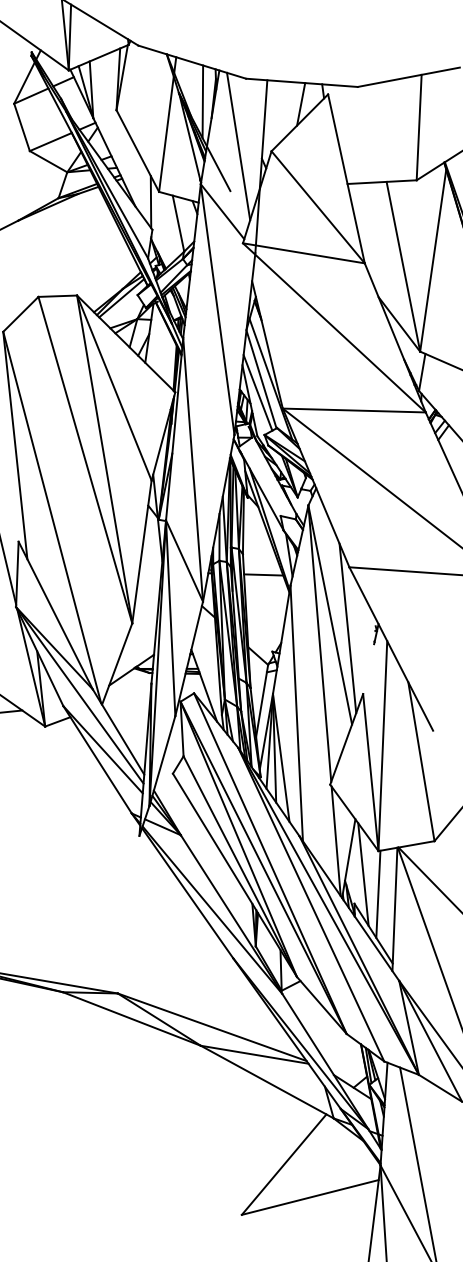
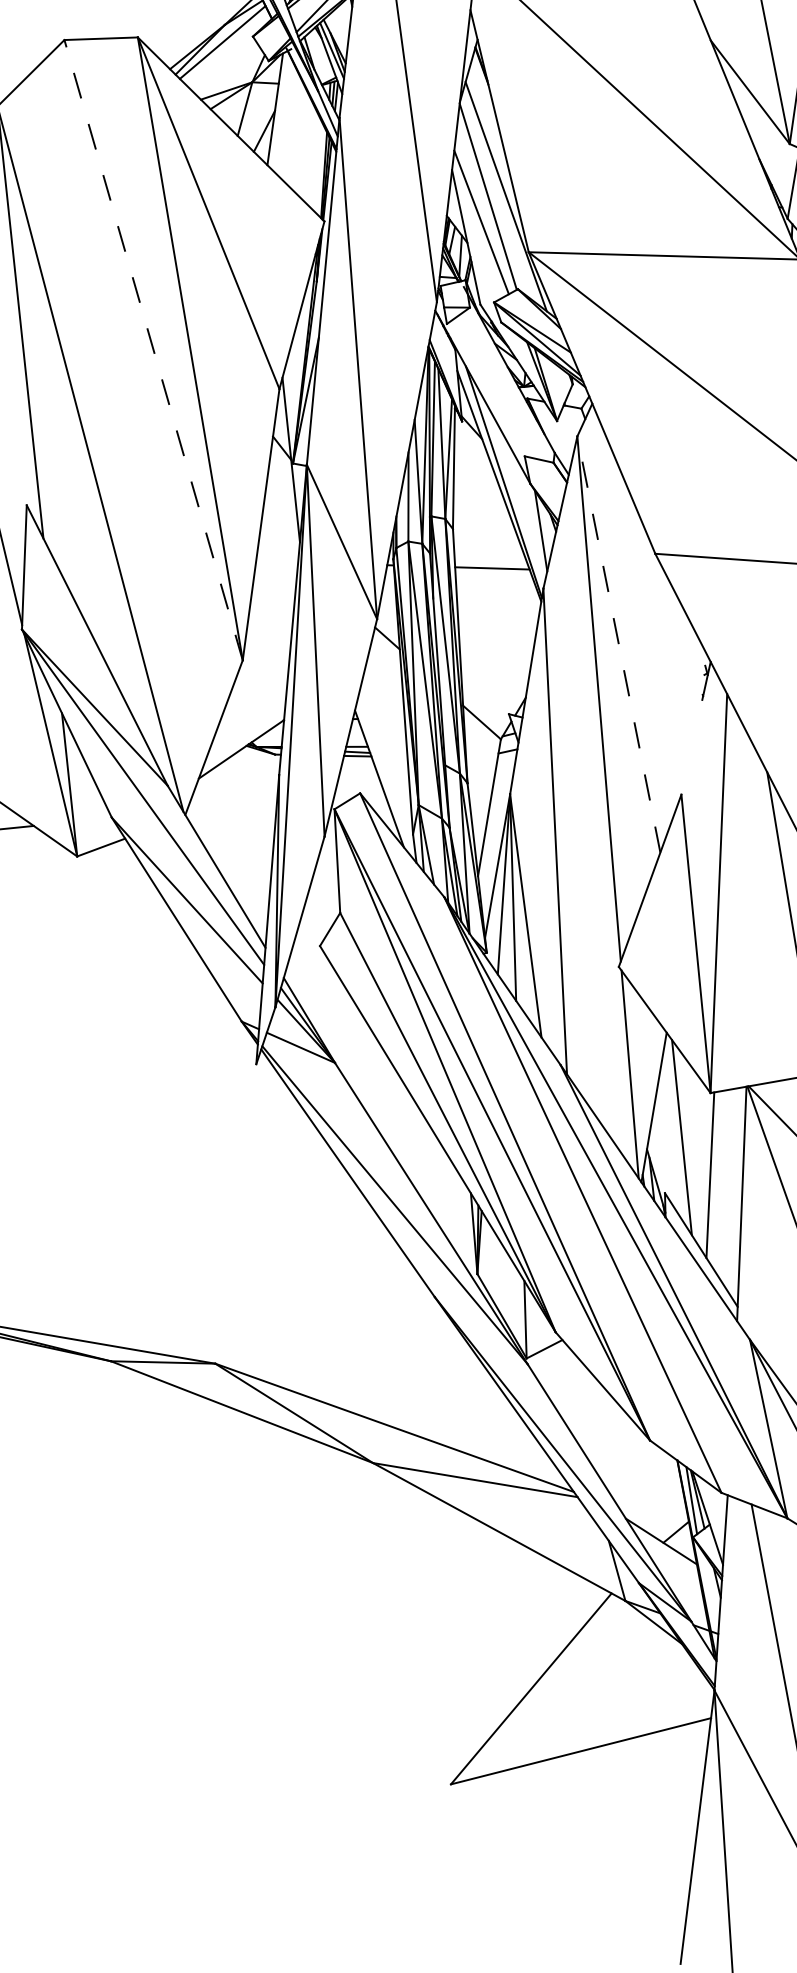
line: (85, 460) -> (153, 350), solid -> dashed
line: (330, 615) -> (619, 645), solid -> dashed
line: (347, 628) -> (651, 670), removed

